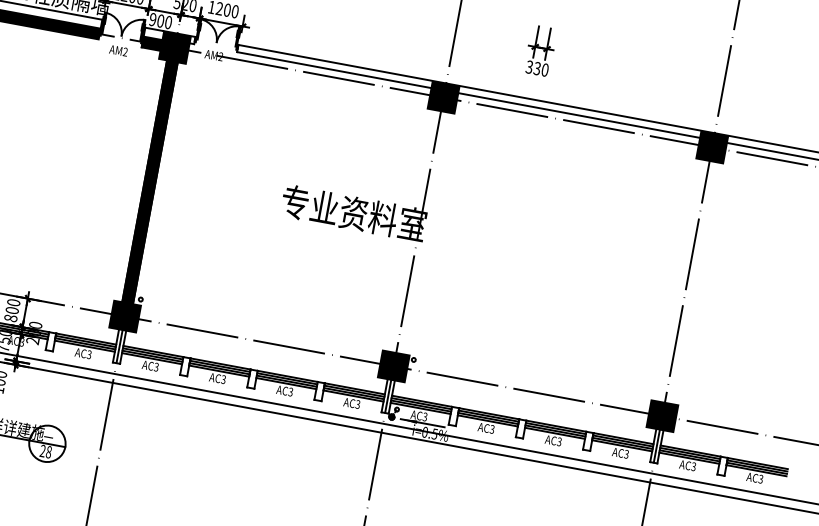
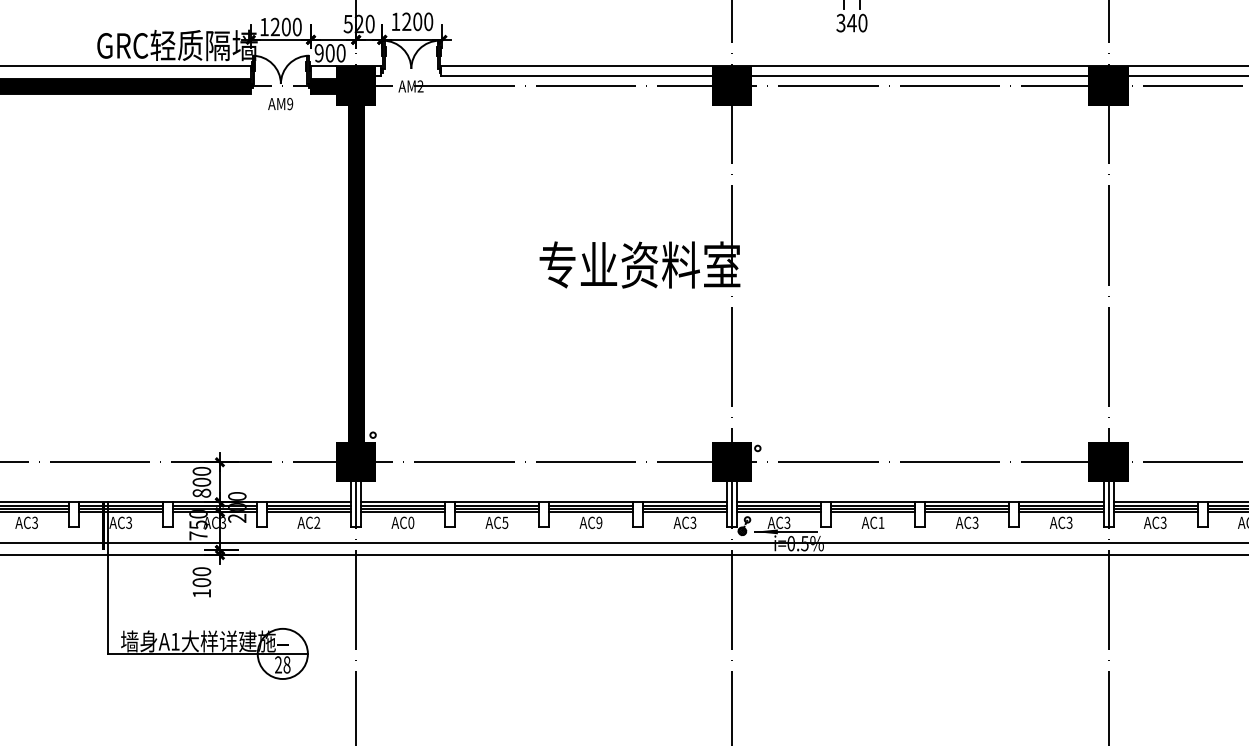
text: (125, 52) -> (290, 104), AM2 -> AM9
text: (537, 68) -> (851, 22), 330 -> 340
text: (89, 354) -> (317, 522), AC3 -> AC2
text: (156, 366) -> (411, 522), AC3 -> AC0
text: (223, 378) -> (505, 521), AC3 -> AC5
text: (290, 391) -> (599, 522), AC3 -> AC9
text: (492, 429) -> (881, 522), AC3 -> AC1

